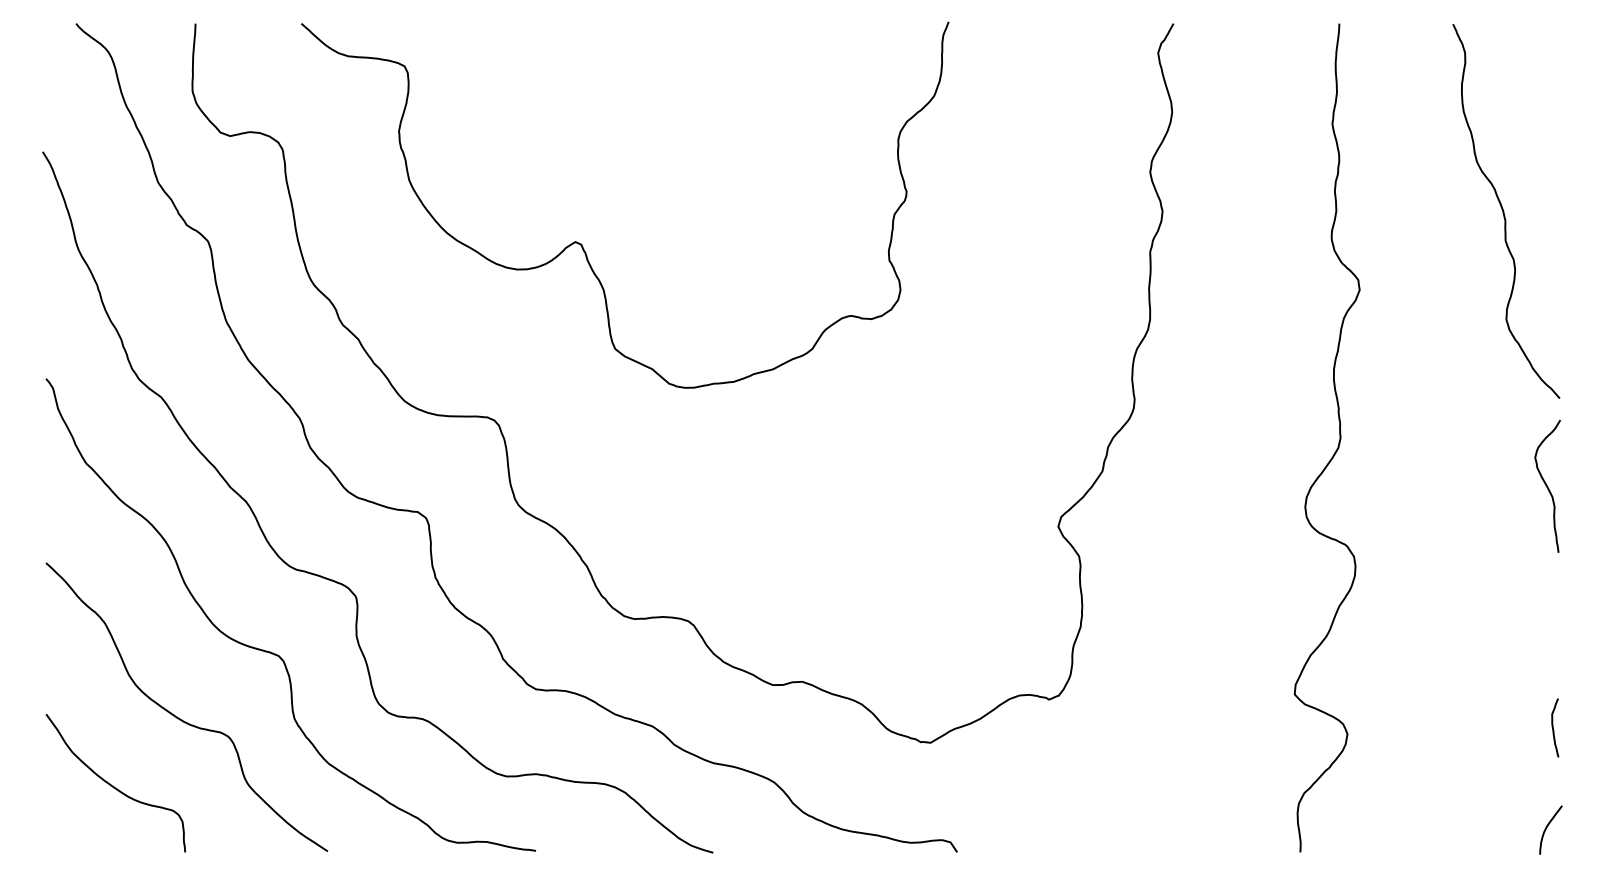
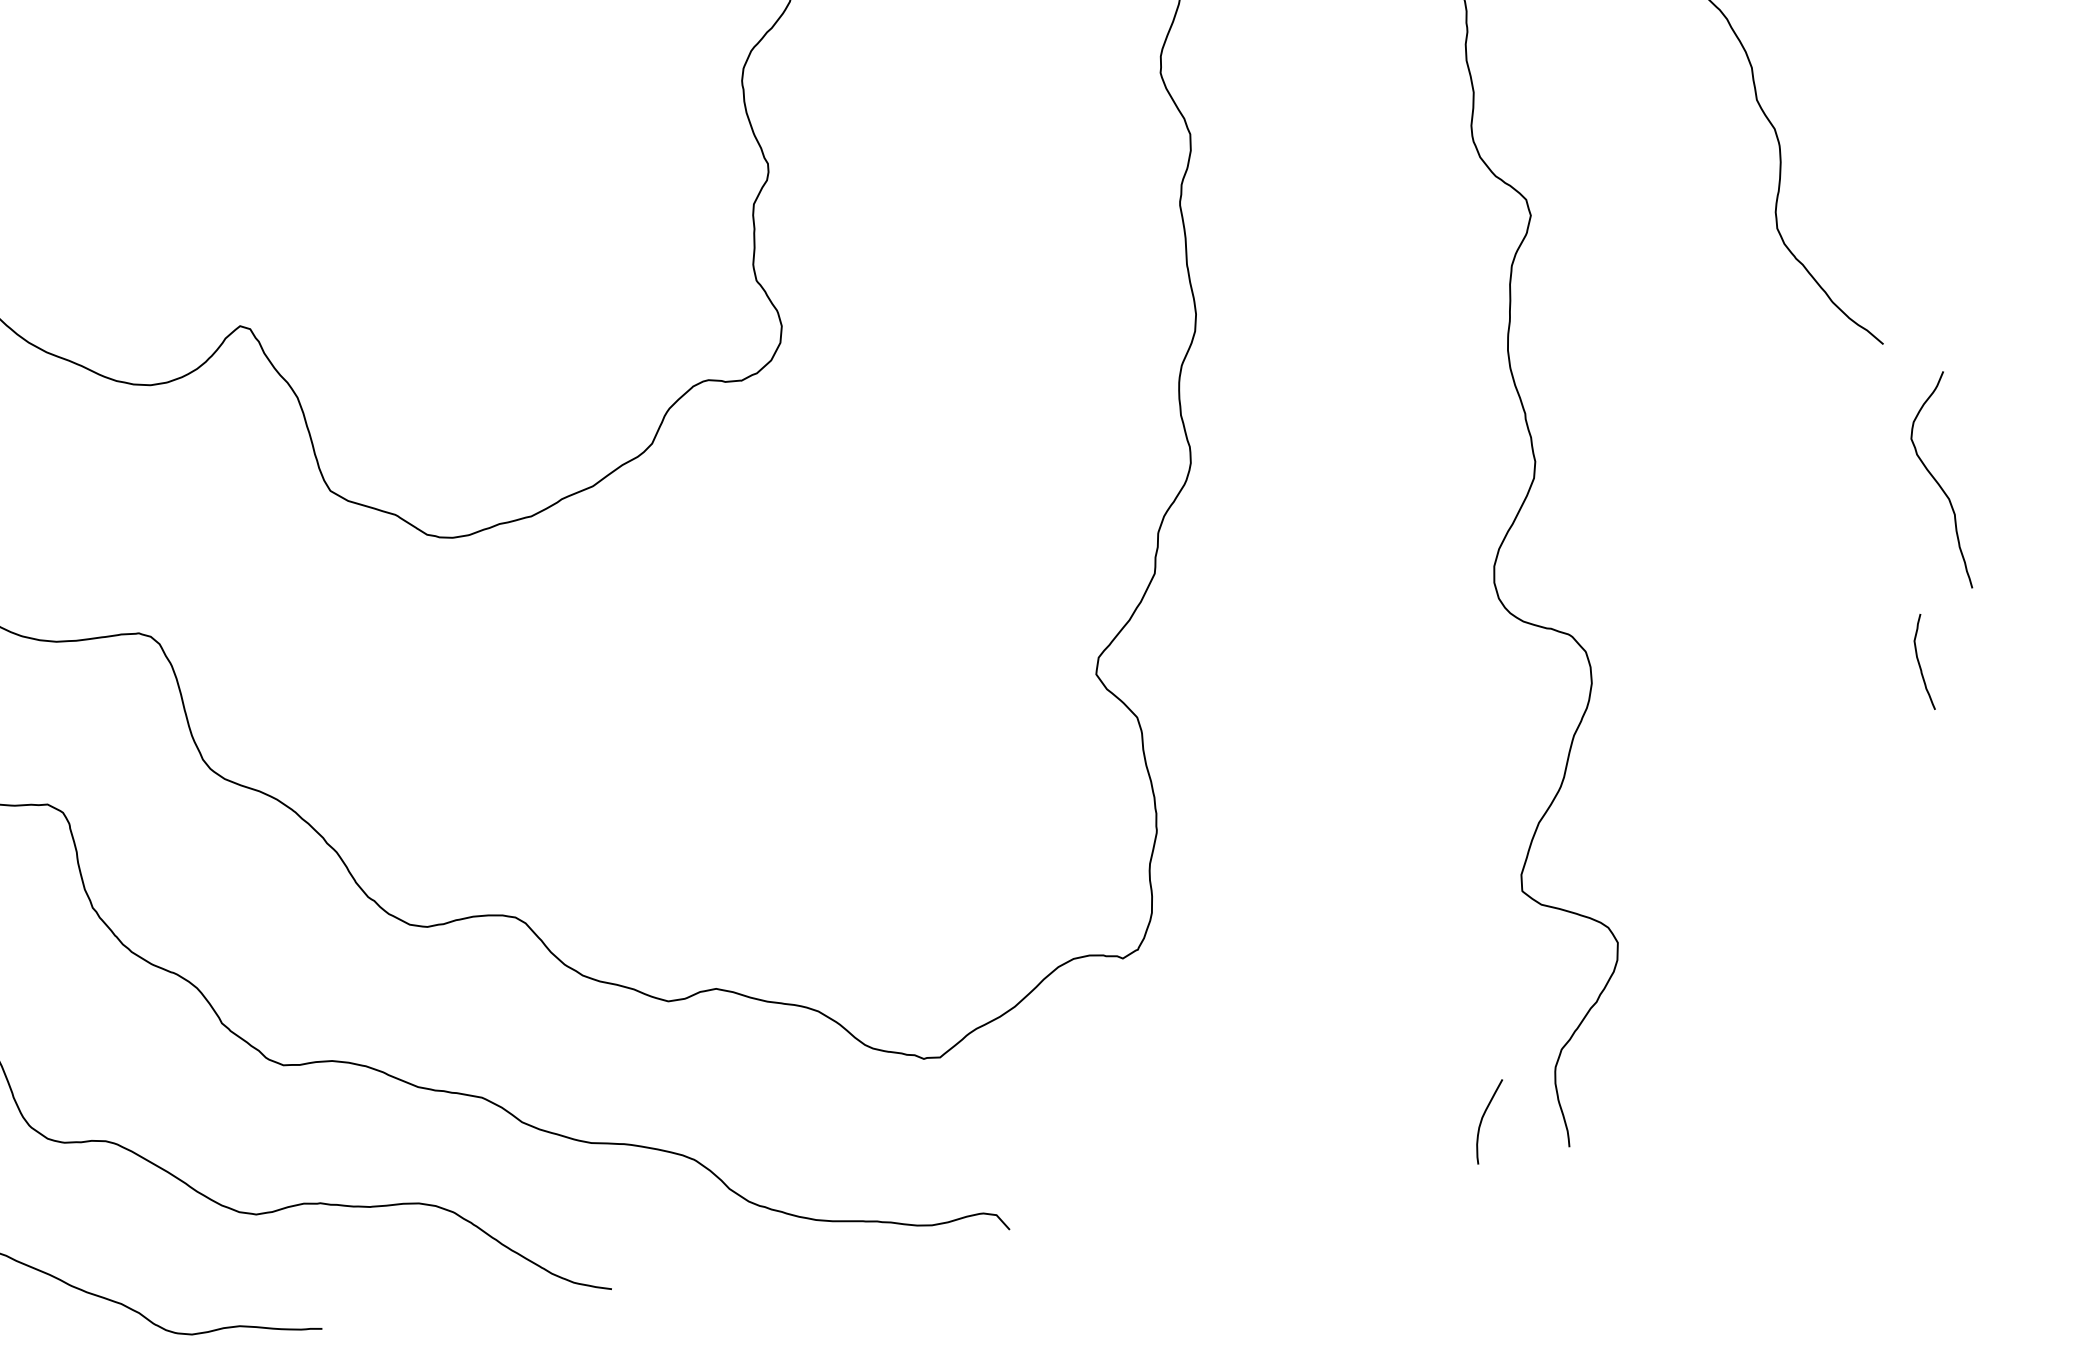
curve: (1547, 485) -> (1938, 481), moved
curve: (1553, 727) -> (1919, 662), moved
curve: (1548, 826) -> (1485, 1116), moved

